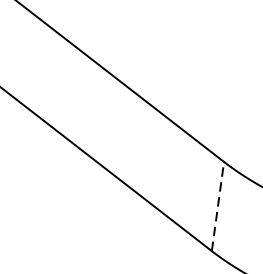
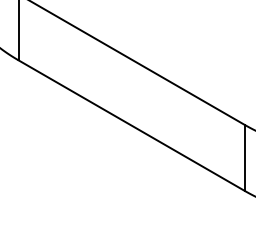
line: (217, 206) -> (244, 157), dashed -> solid

